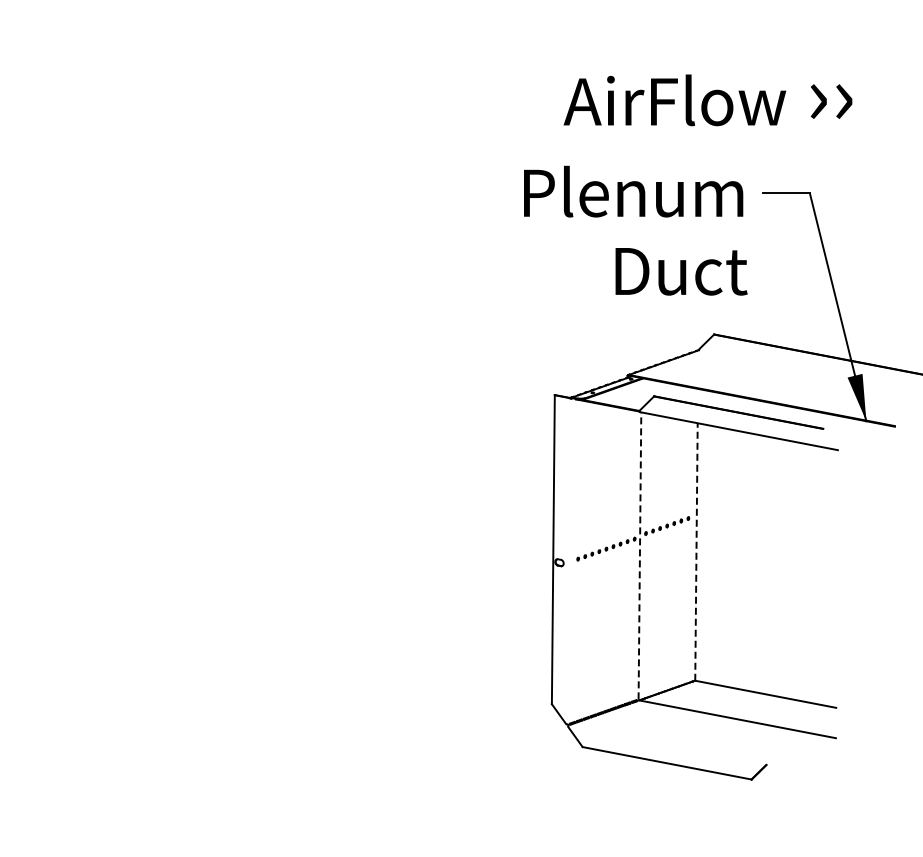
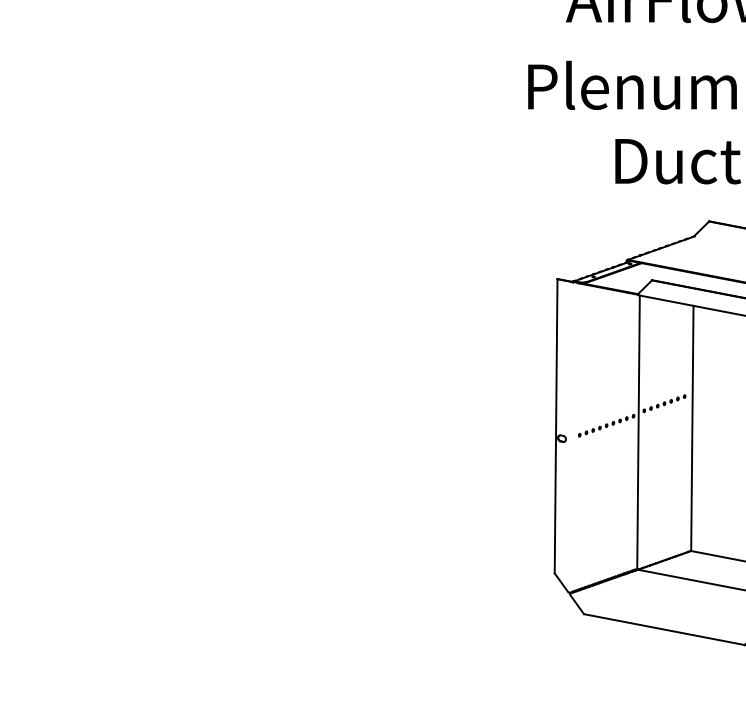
line: (696, 551) -> (692, 427), dashed -> solid
line: (639, 555) -> (638, 431), dashed -> solid

